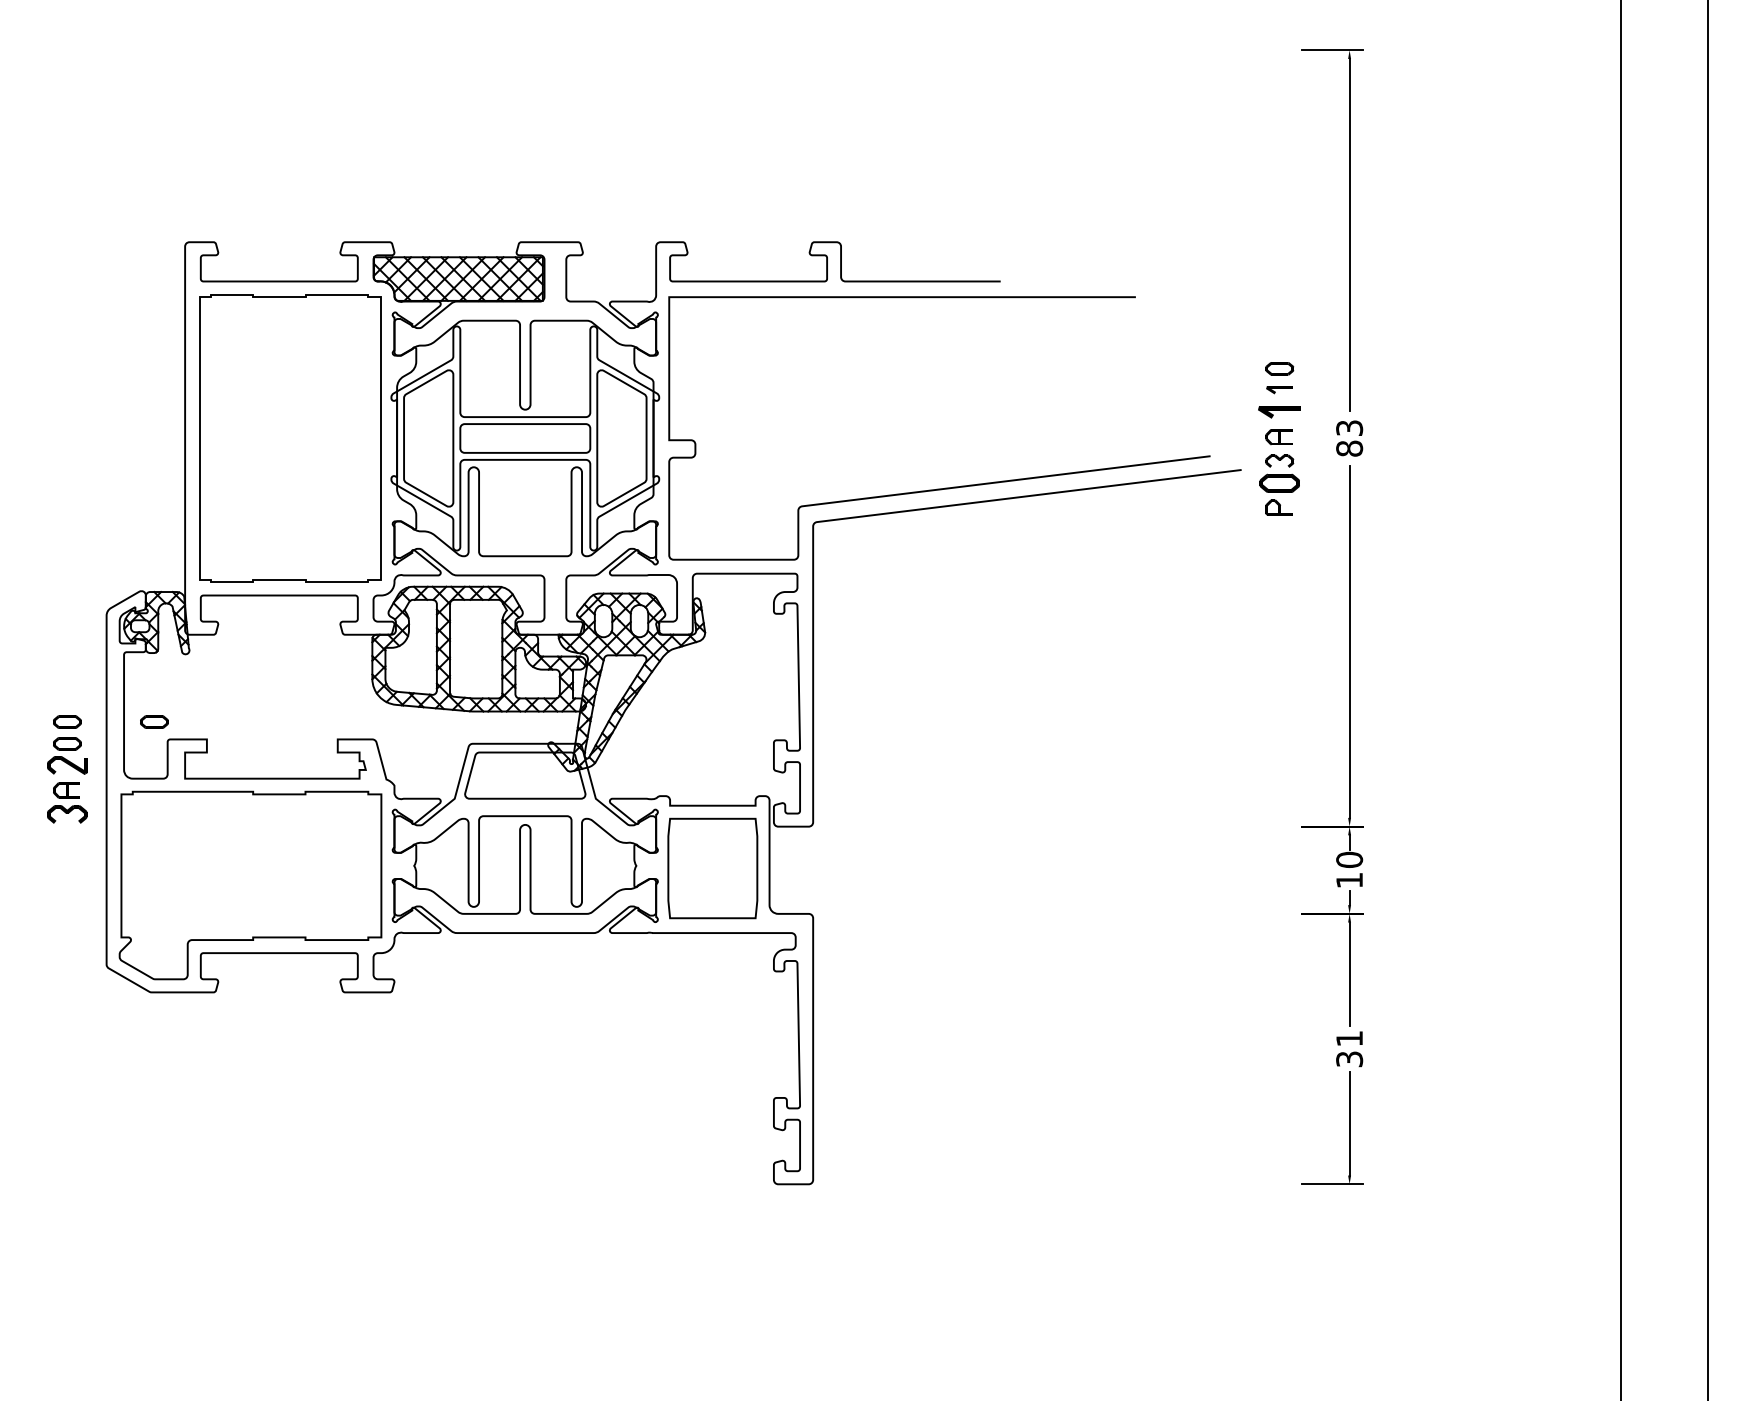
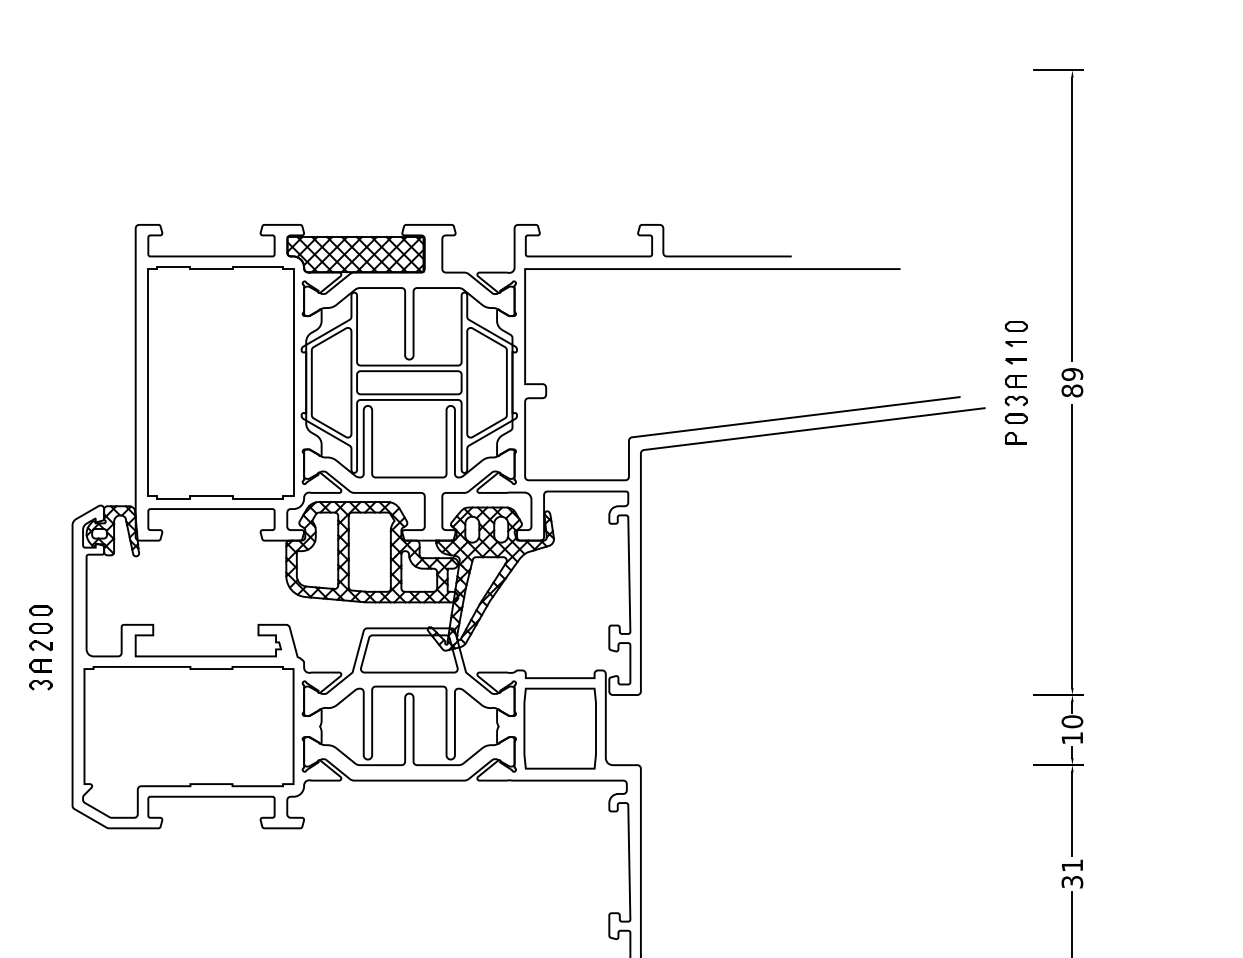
part: (1279, 411) -> (1016, 361), size x0.62
text: (1349, 428) -> (1072, 374), 83 -> 89
part: (1279, 482) -> (1016, 418), size x0.71
part: (154, 721) -> (111, 610), removed
part: (67, 765) -> (41, 645), size x0.71
part: (67, 814) -> (41, 685), size x0.71

